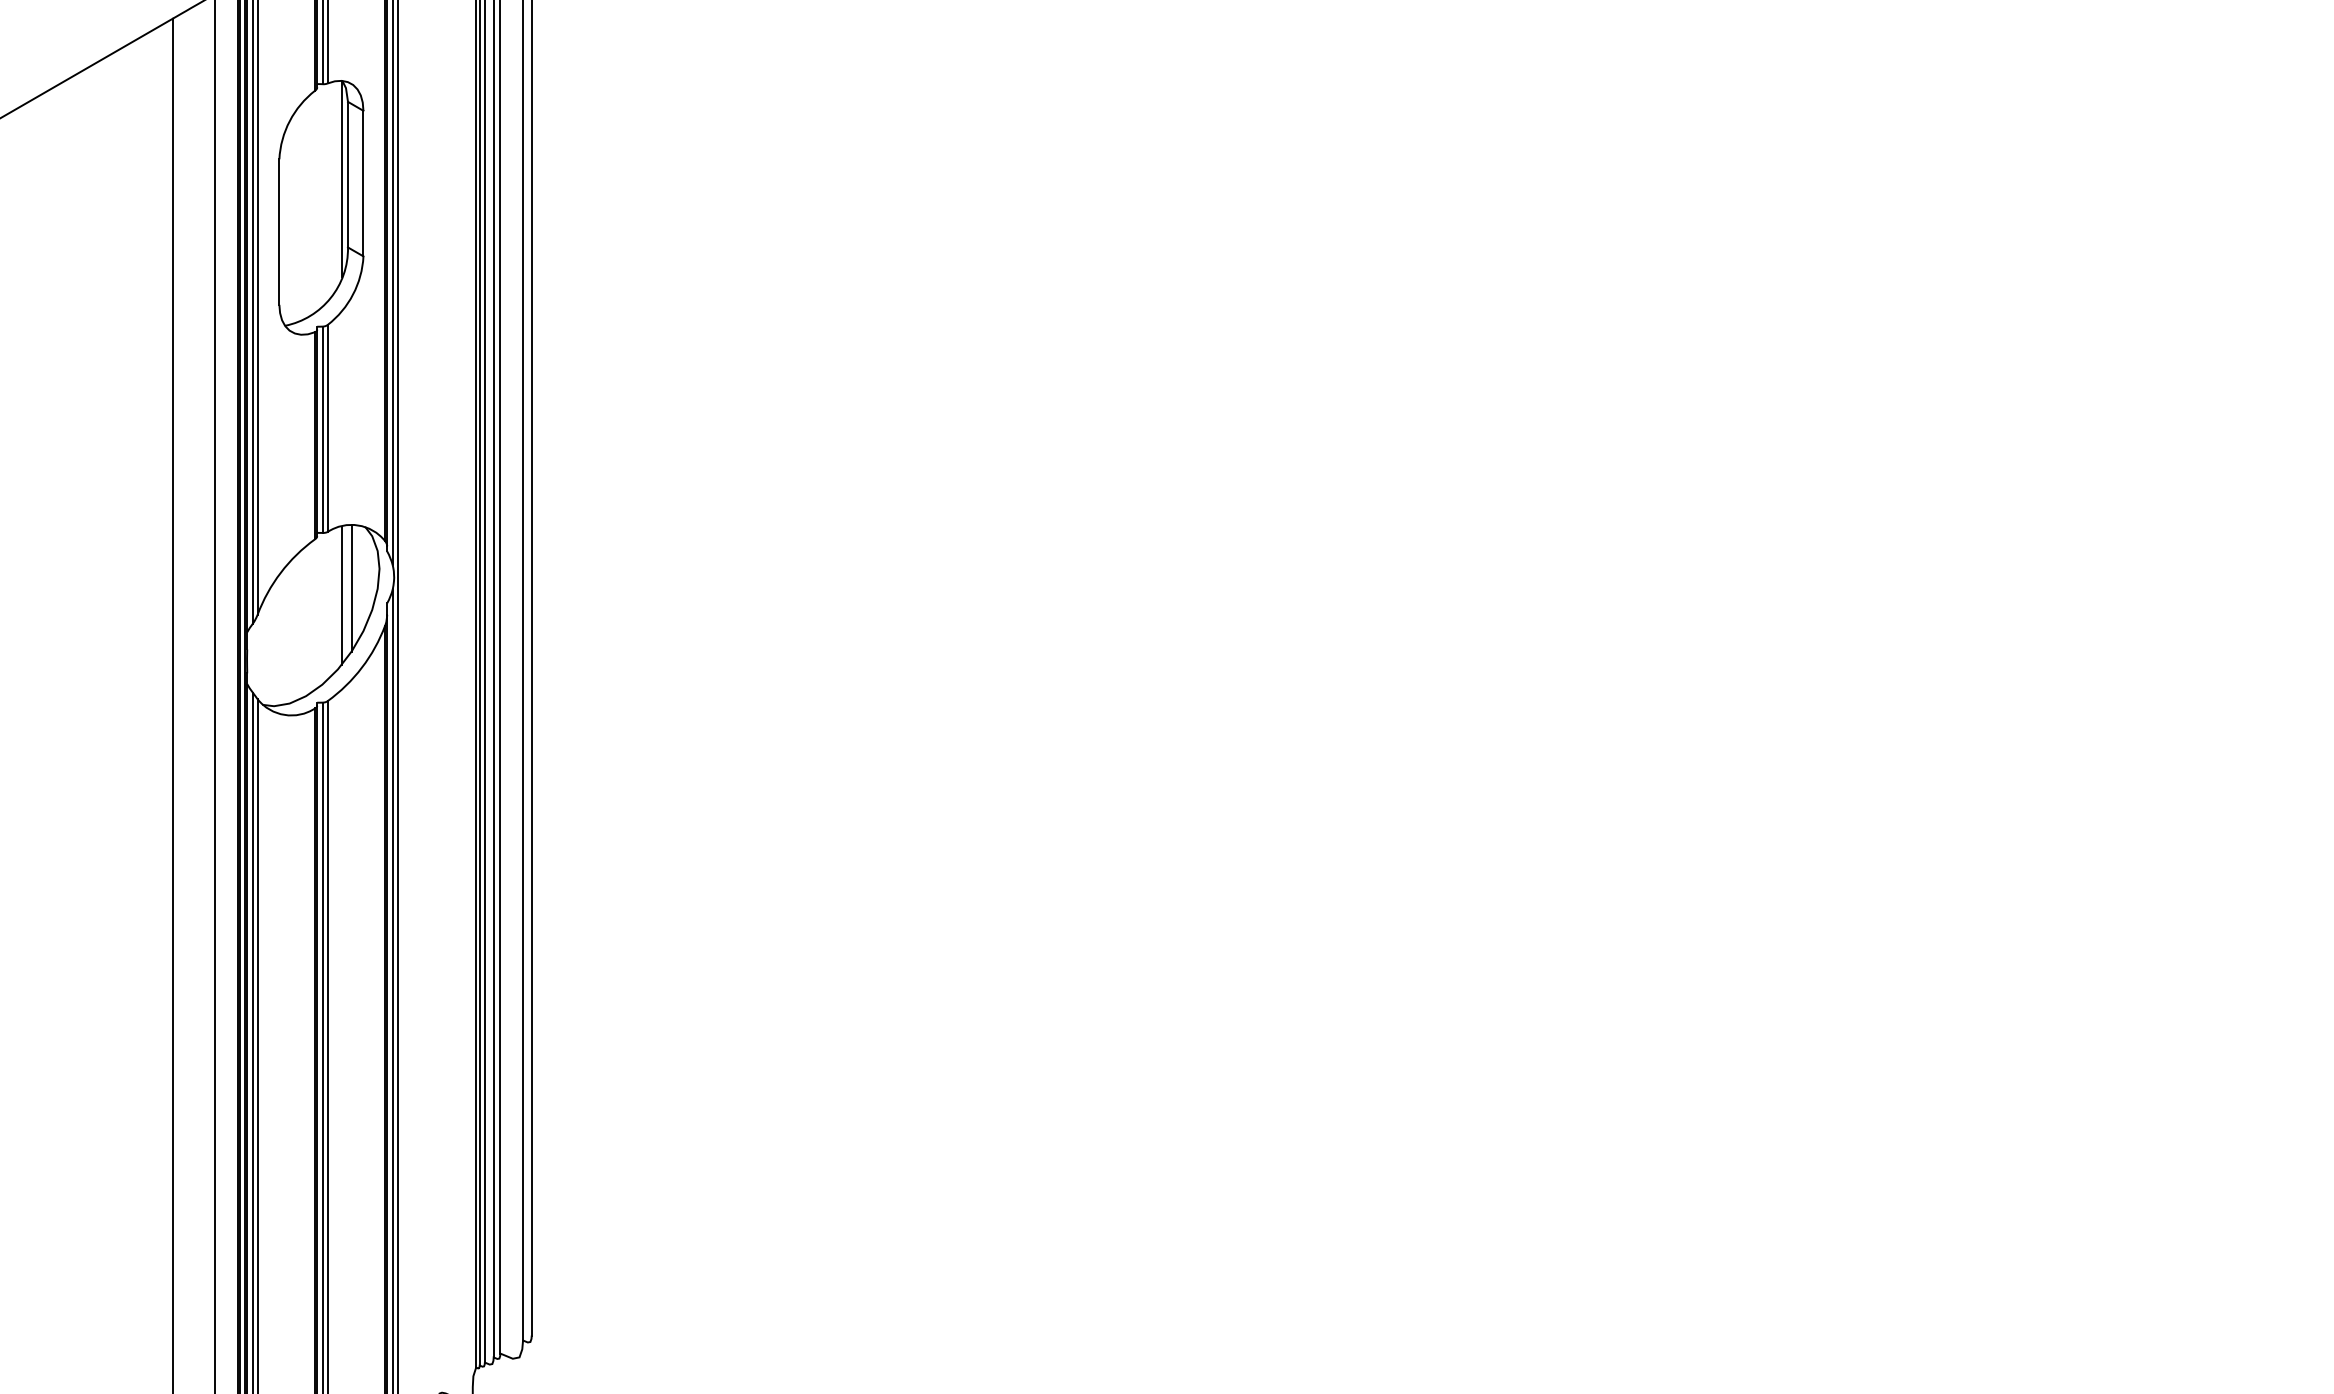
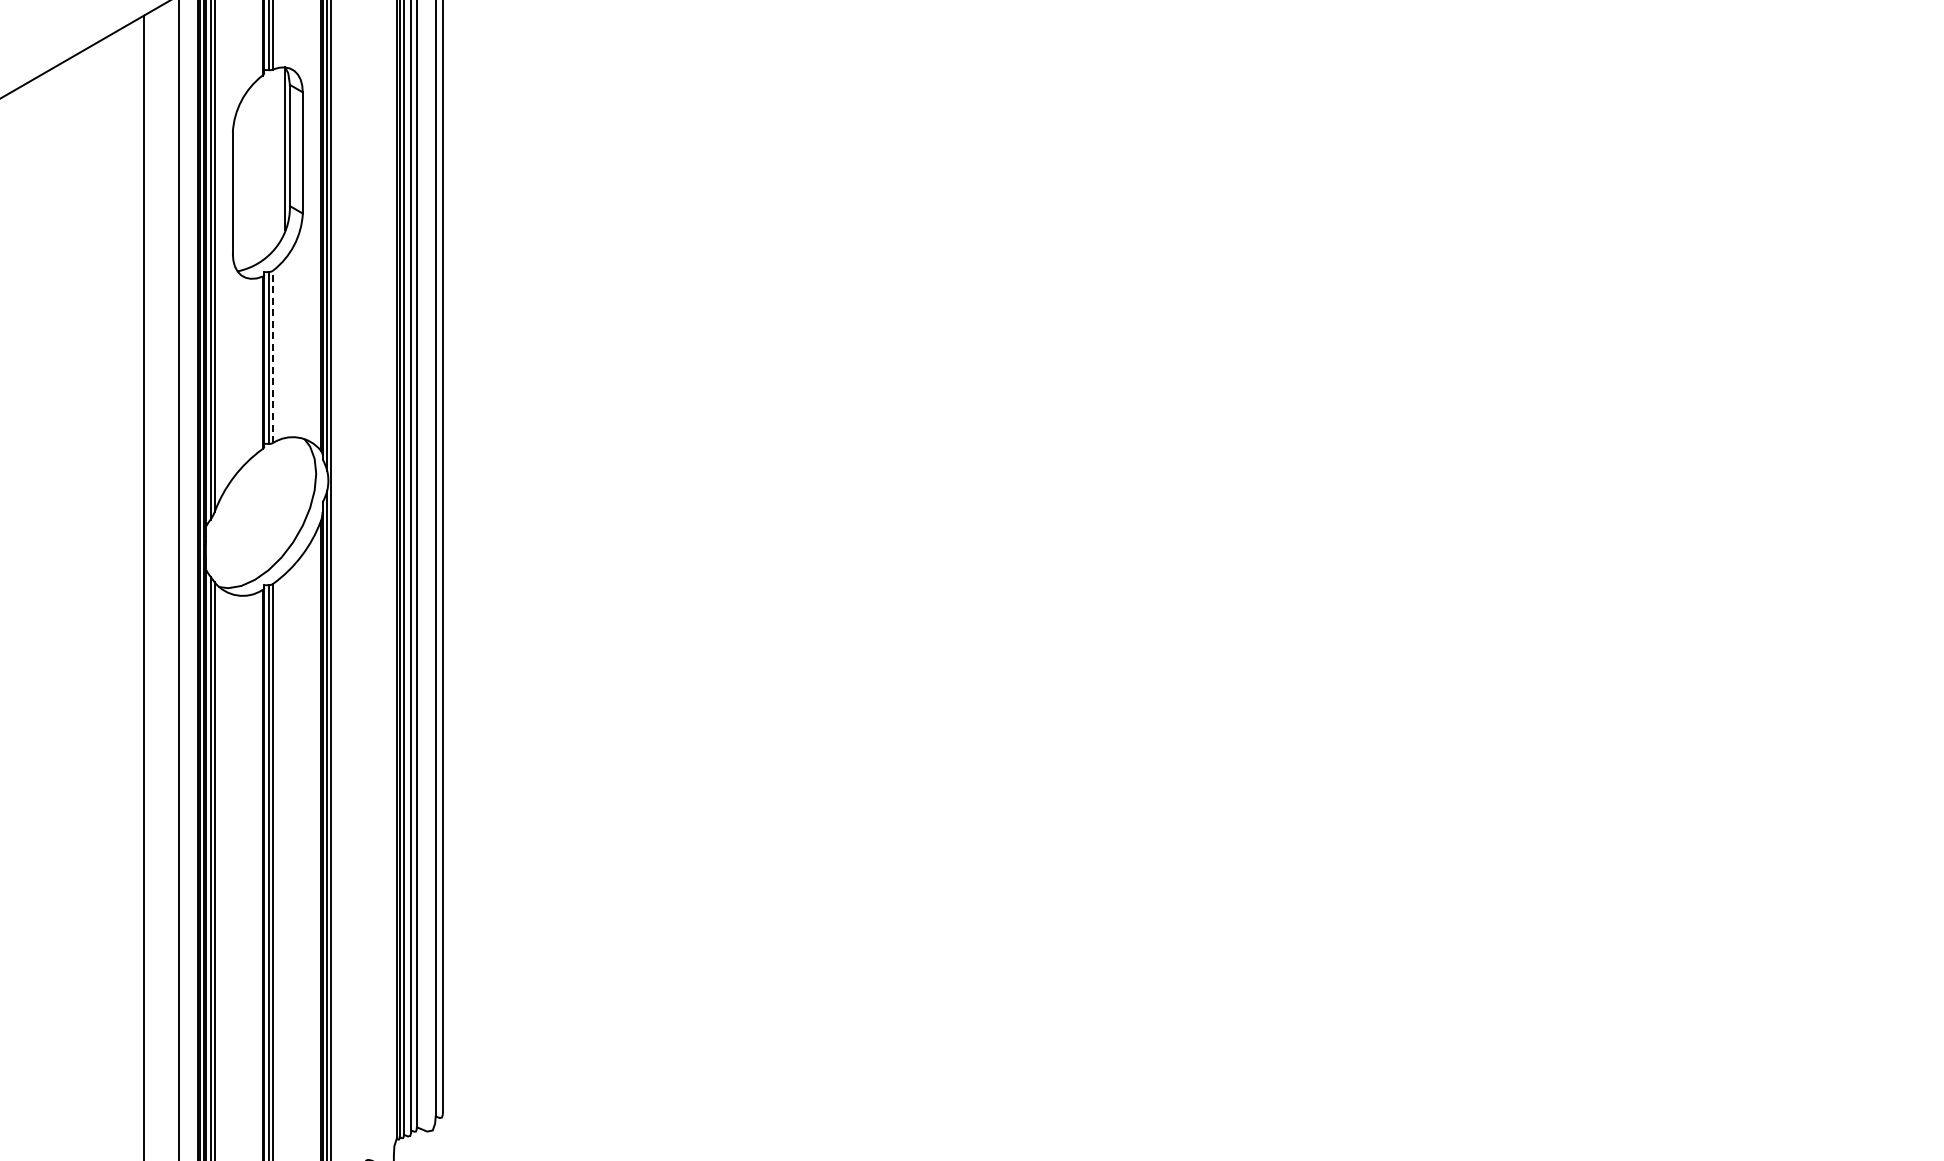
line: (328, 428) -> (273, 356), solid -> dashed
line: (351, 587) -> (292, 489), removed
line: (341, 594) -> (284, 495), removed

